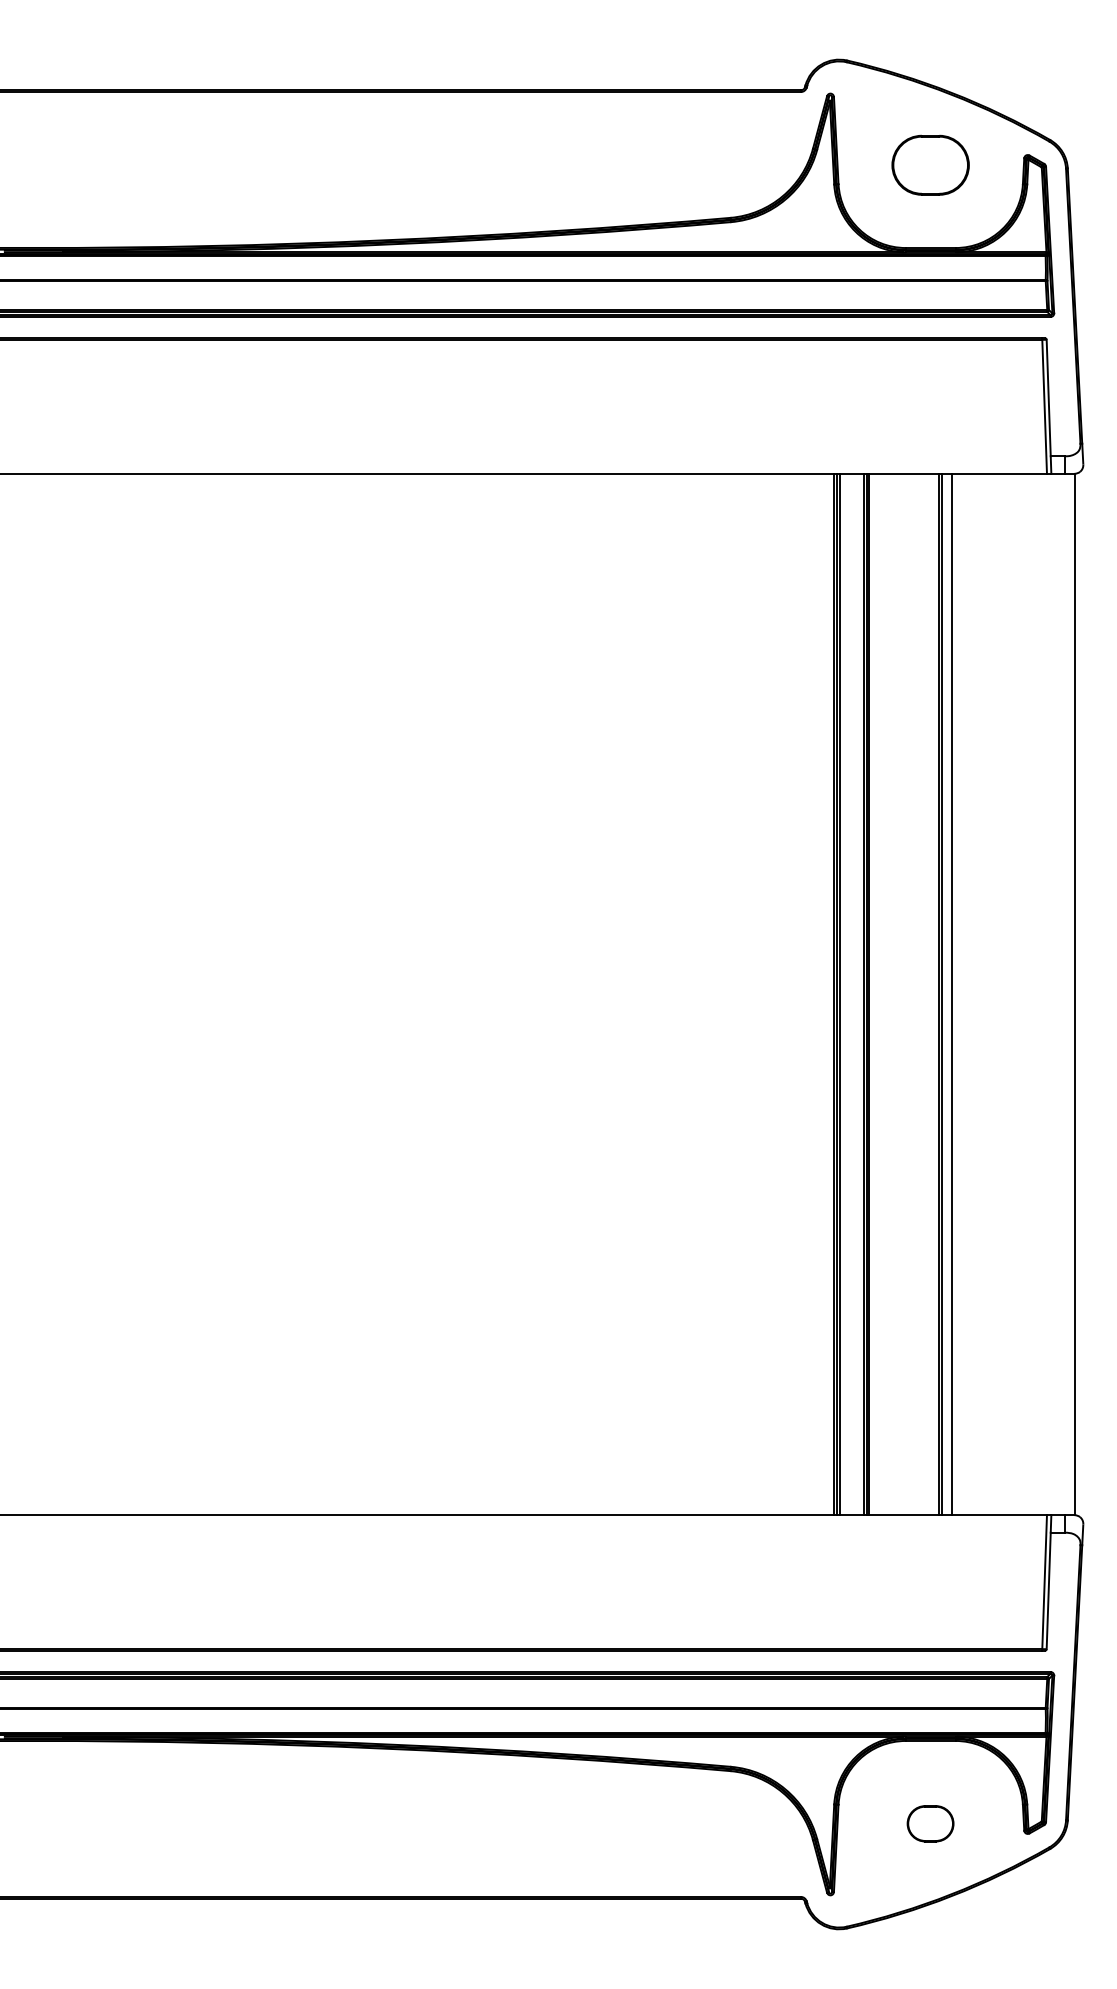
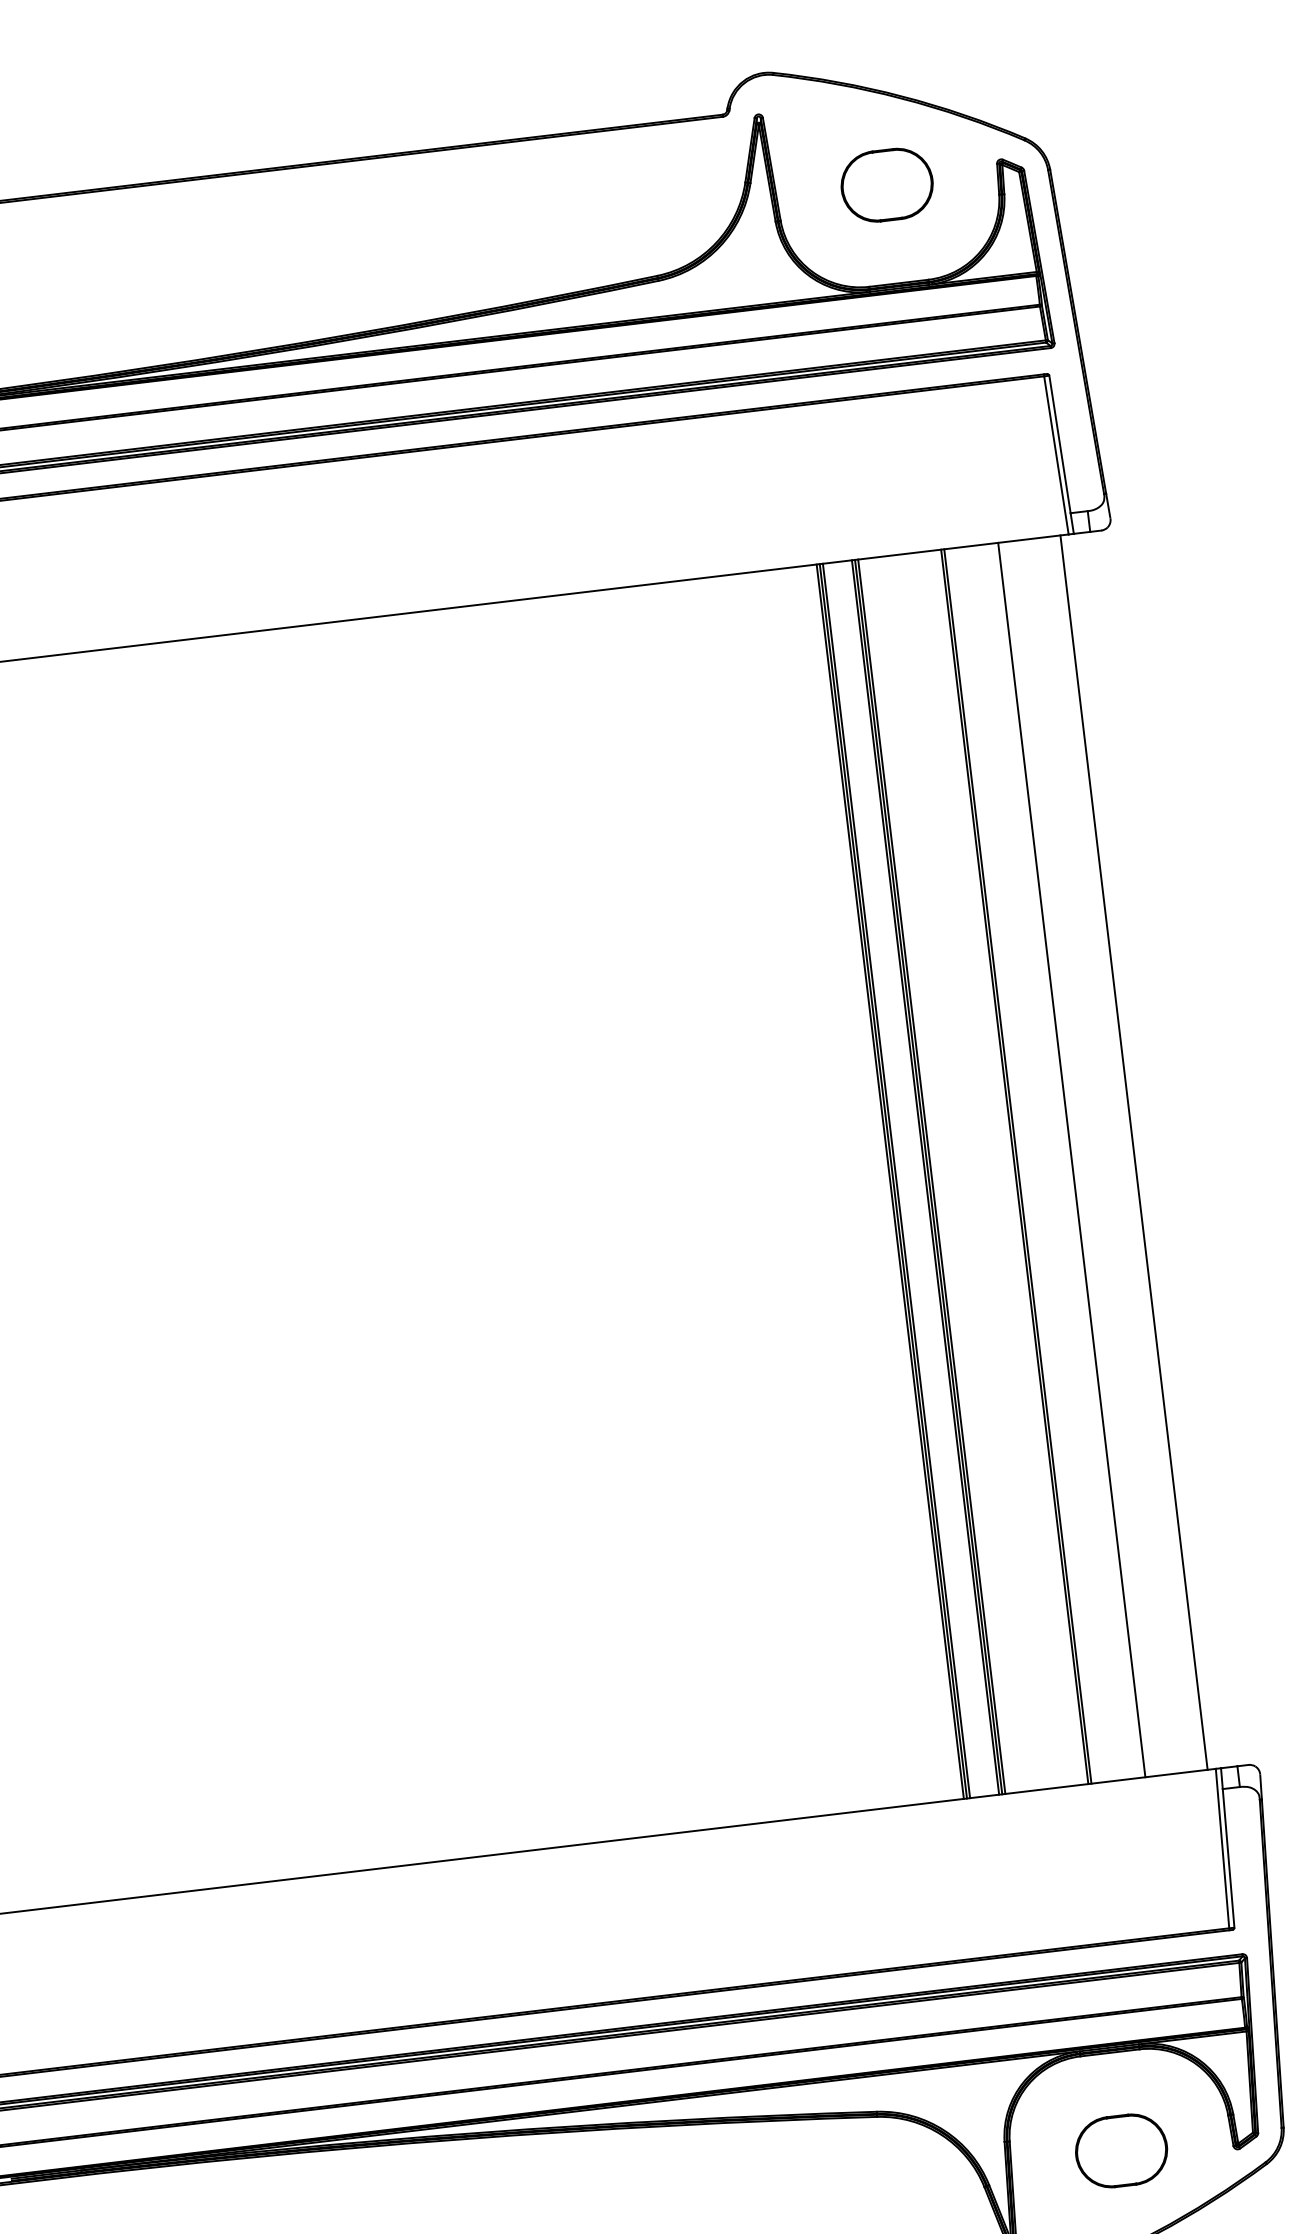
line: (951, 994) -> (1071, 1160), moved
line: (1075, 994) -> (1134, 1152), moved
part: (930, 1823) -> (1121, 2150), size x1.67

